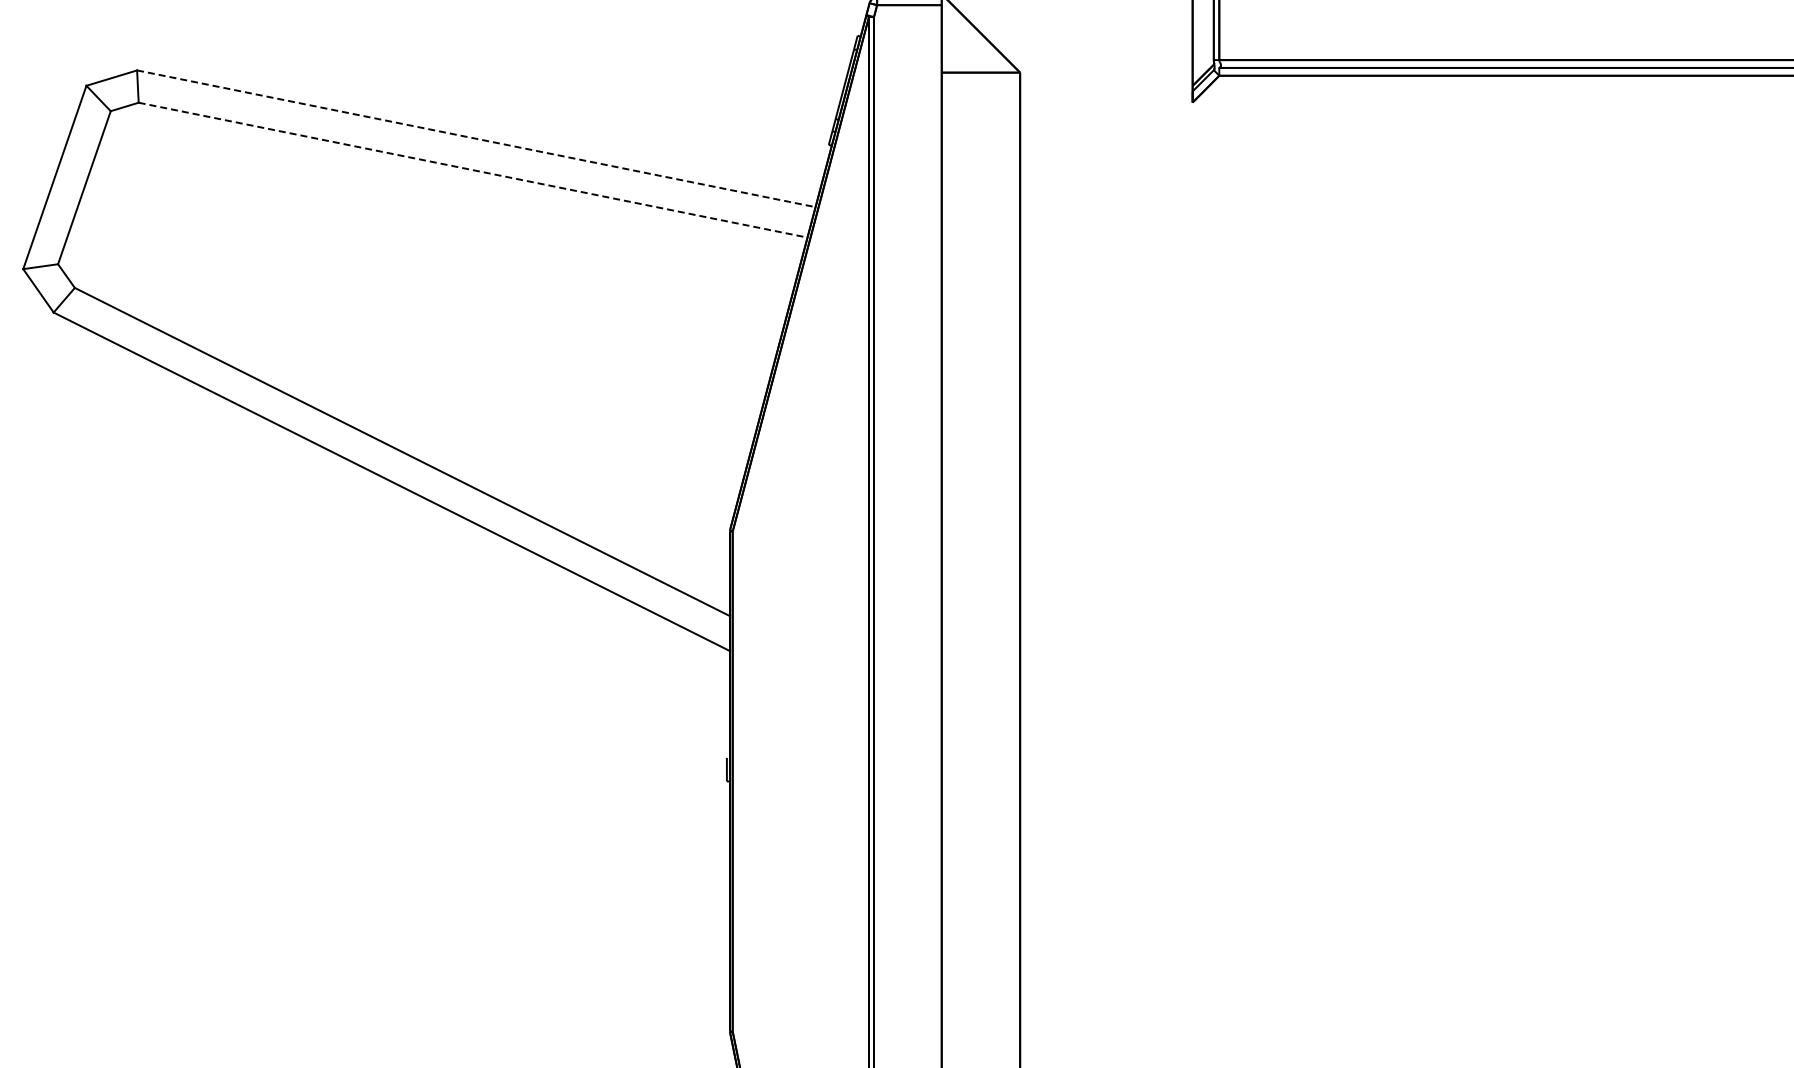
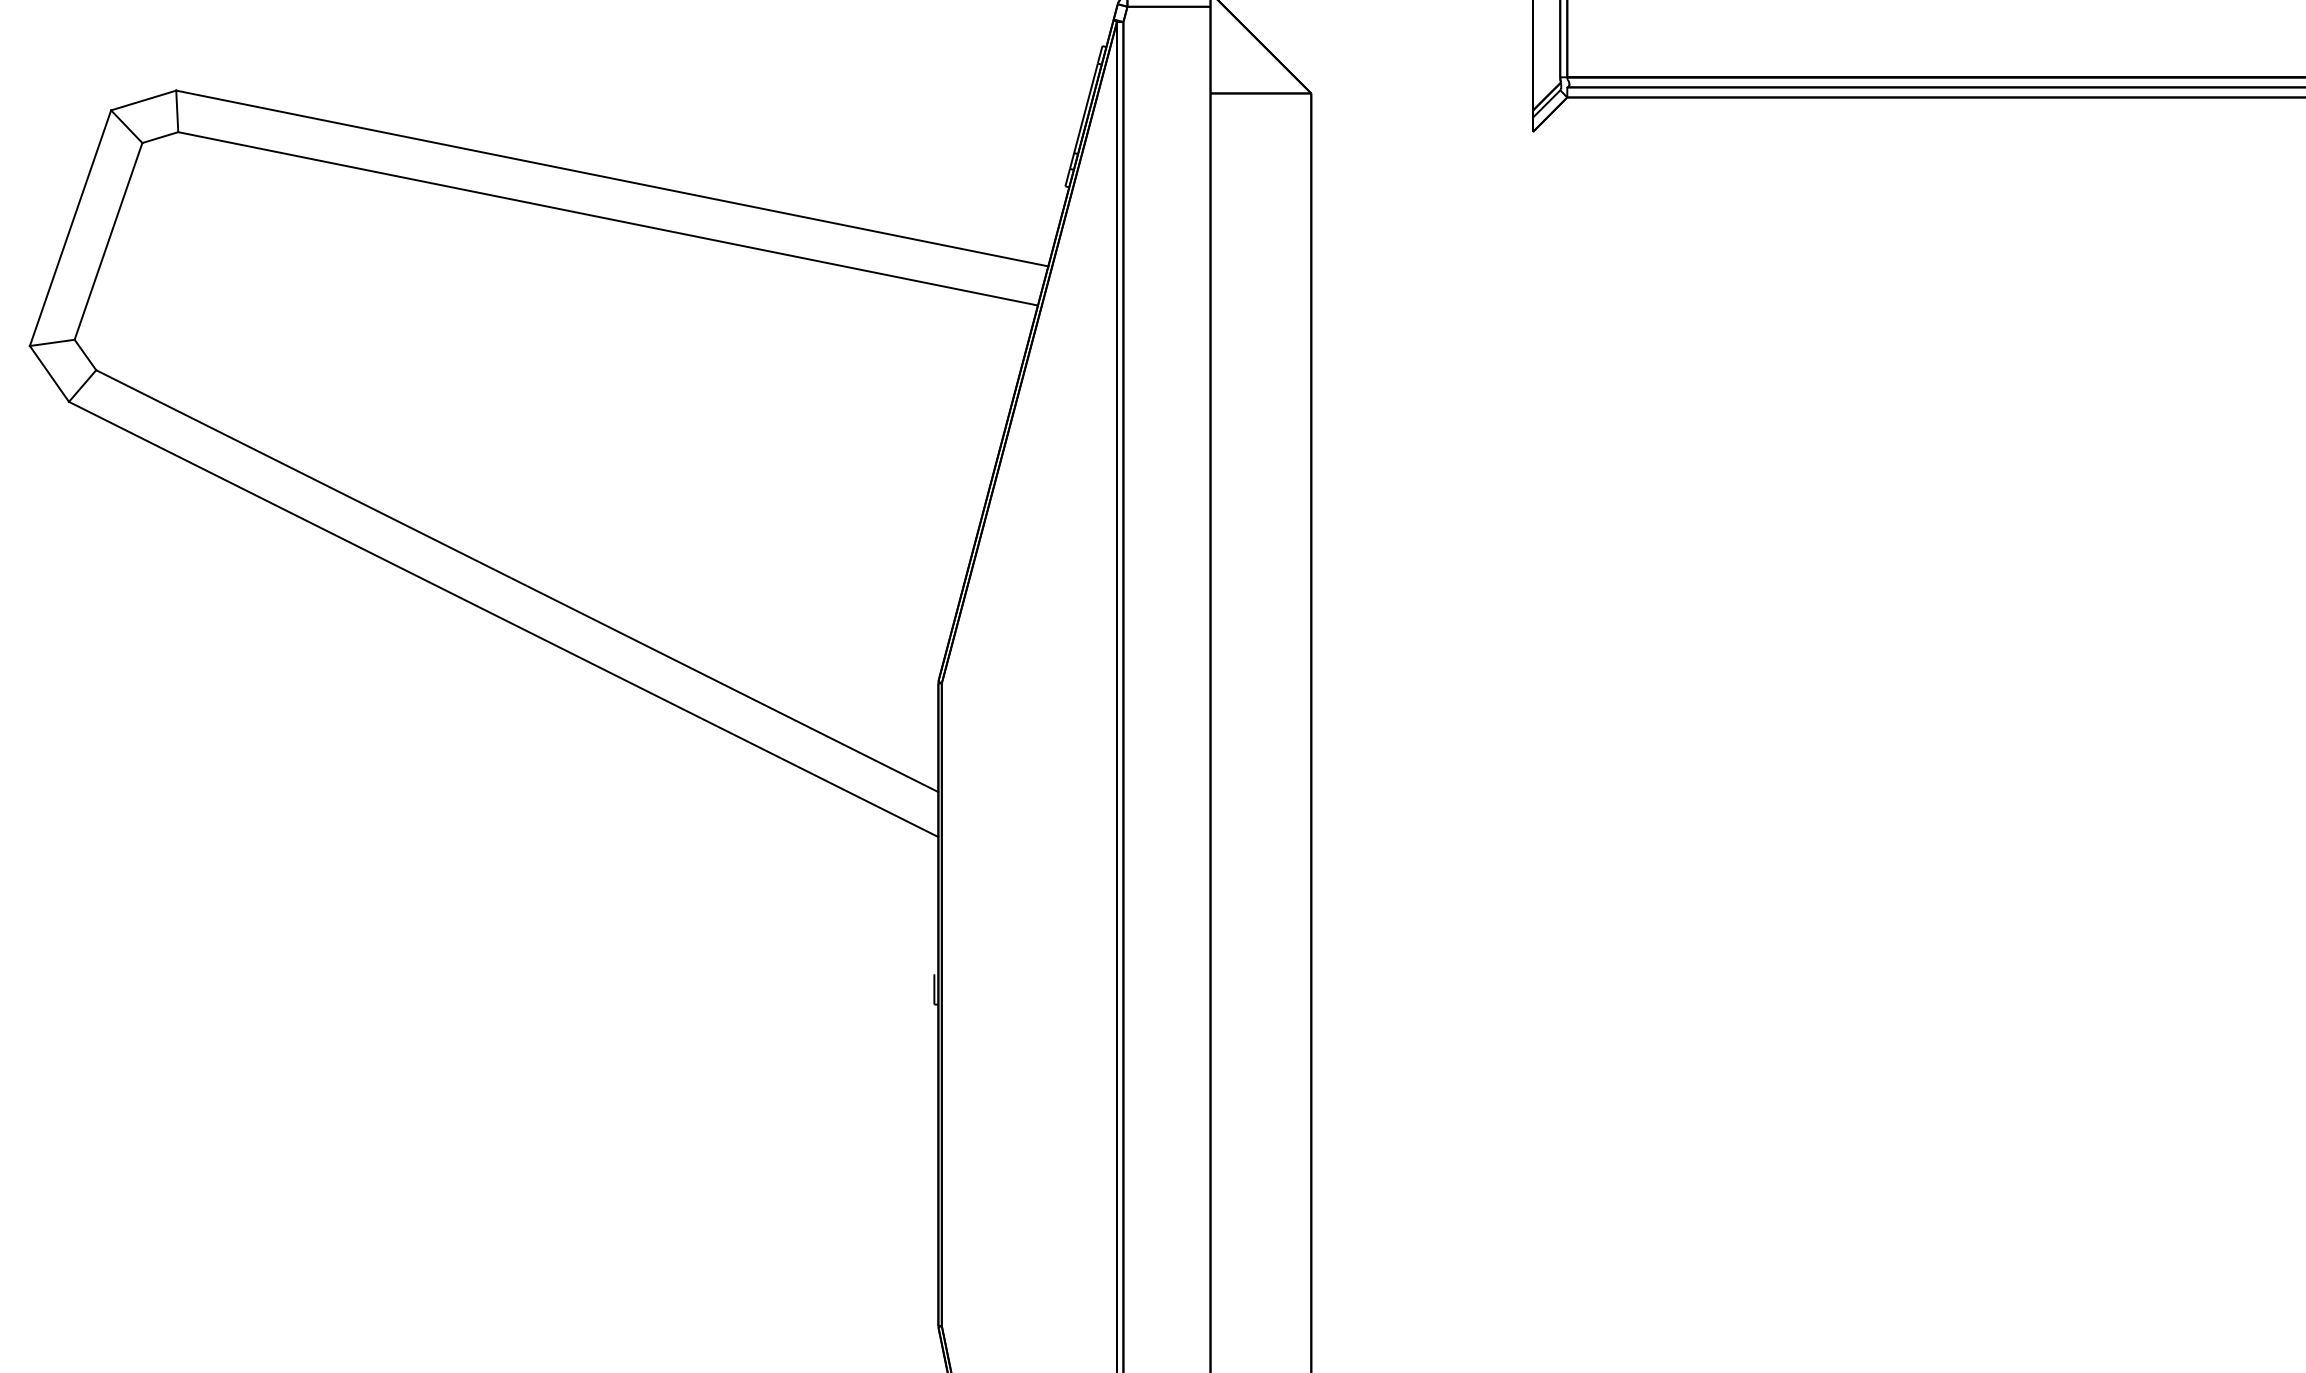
line: (476, 138) -> (612, 178), dashed -> solid
line: (473, 170) -> (608, 219), dashed -> solid

